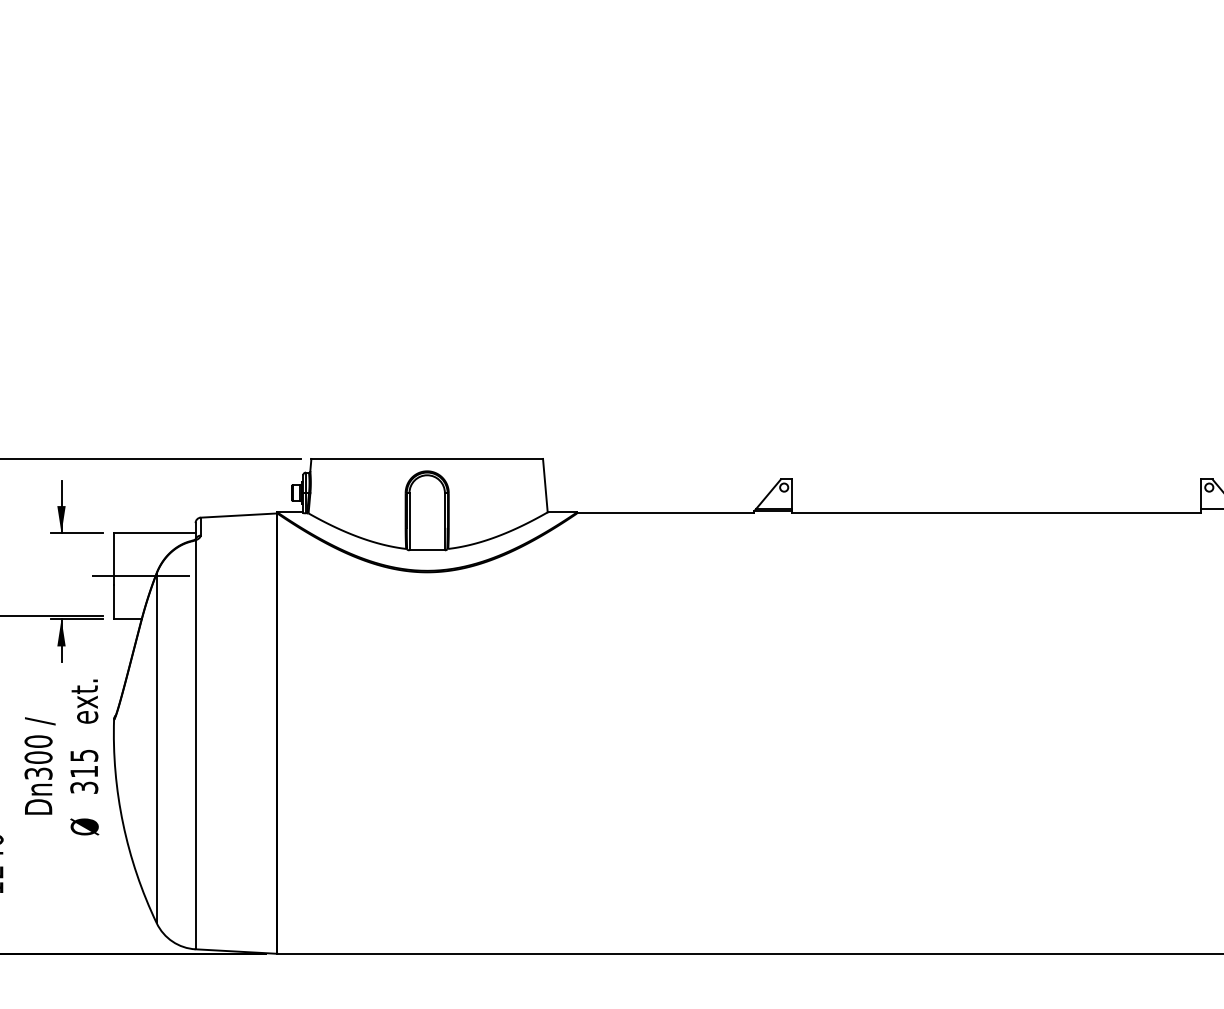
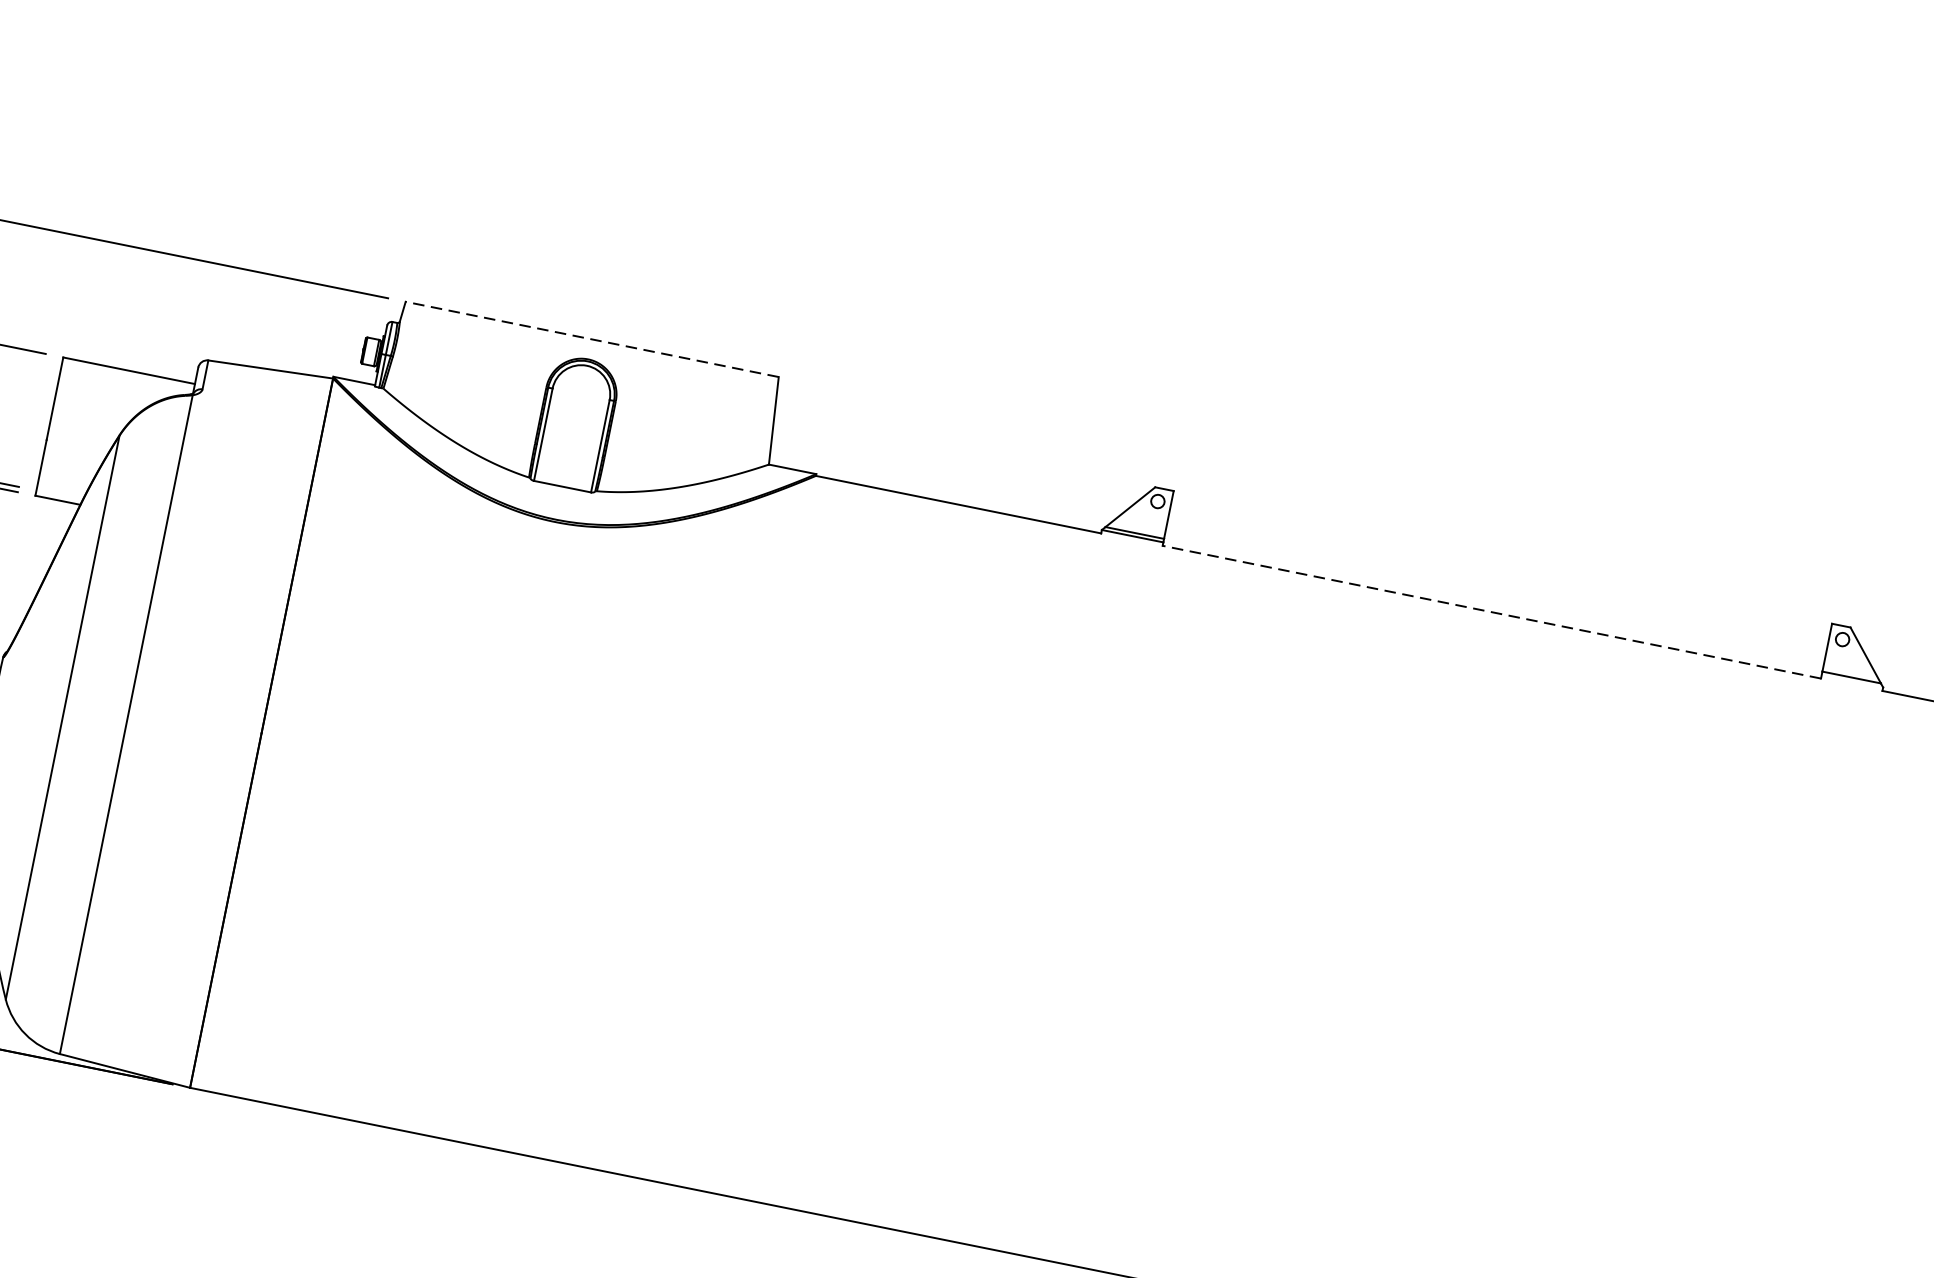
line: (427, 458) -> (592, 338), solid -> dashed
line: (996, 513) -> (1491, 612), solid -> dashed
line: (140, 576) -> (92, 435), removed

